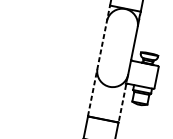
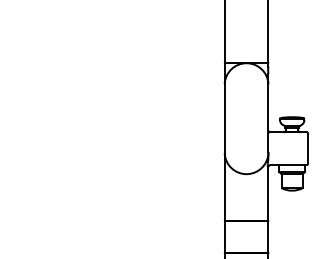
line: (98, 60) -> (224, 141), dashed -> solid
line: (122, 103) -> (268, 193), dashed -> solid

